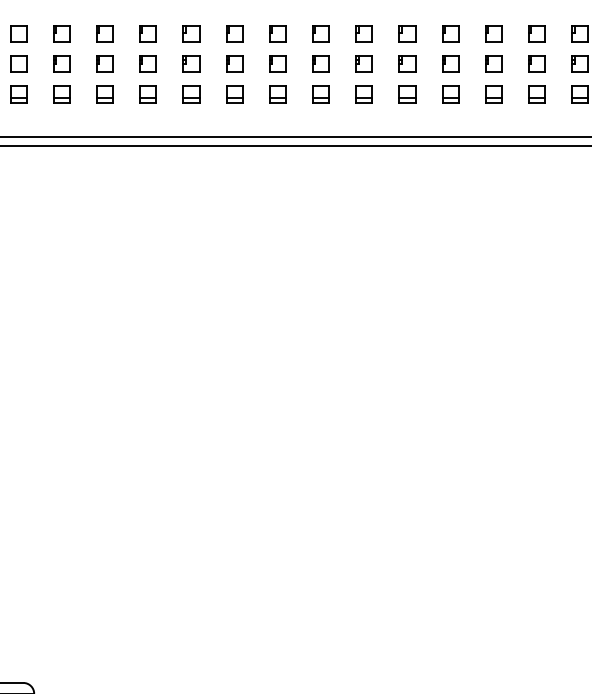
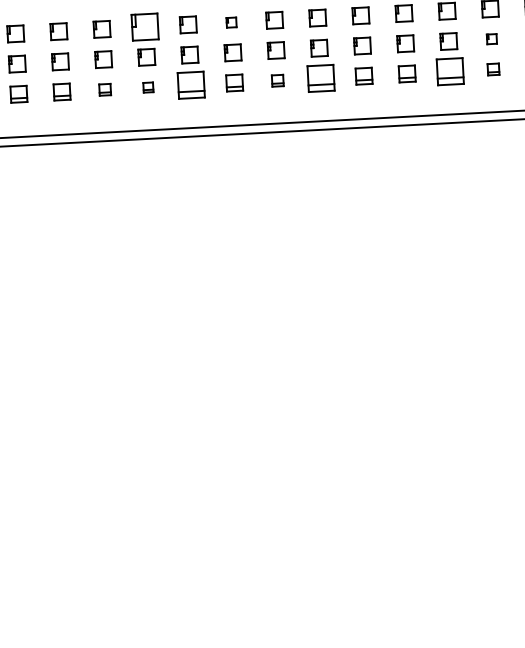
part: (191, 33) -> (145, 26), size x1.6
part: (277, 33) -> (231, 22), size x0.6
part: (536, 63) -> (491, 38), size x0.6
part: (147, 94) -> (104, 89), size x0.7
part: (191, 94) -> (148, 87), size x0.6
part: (234, 94) -> (191, 85), size x1.6
part: (320, 94) -> (277, 80), size x0.7
part: (363, 94) -> (320, 78), size x1.6
part: (493, 94) -> (450, 71), size x1.6
part: (536, 94) -> (492, 69), size x0.7

